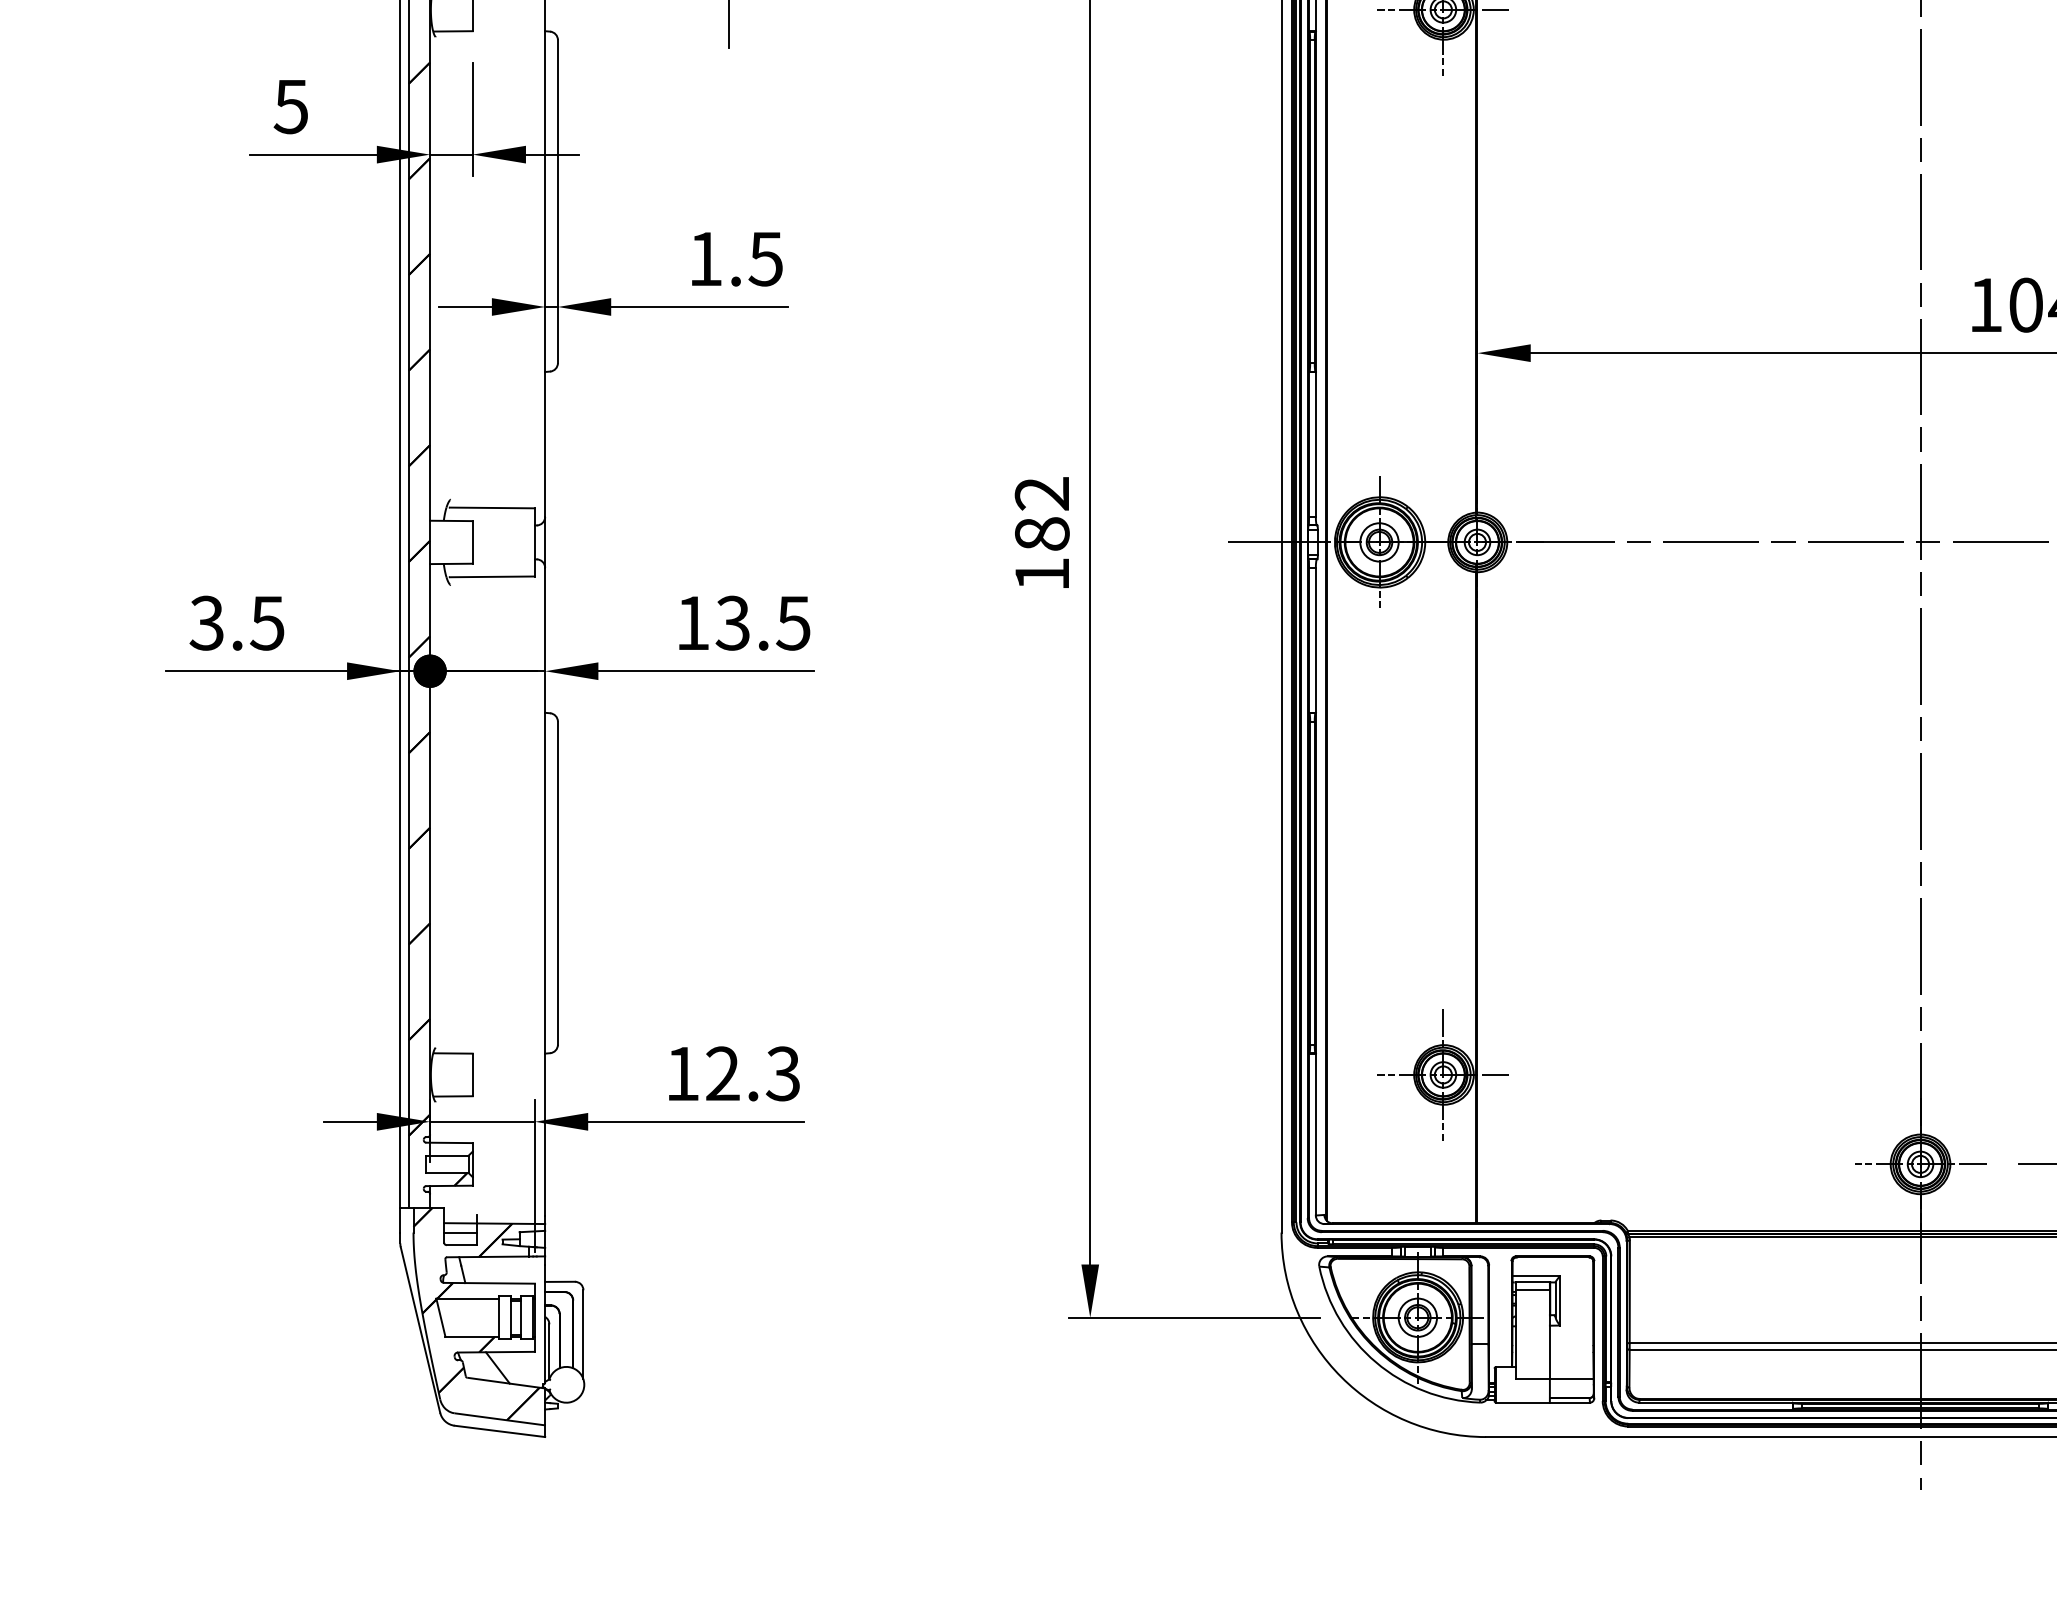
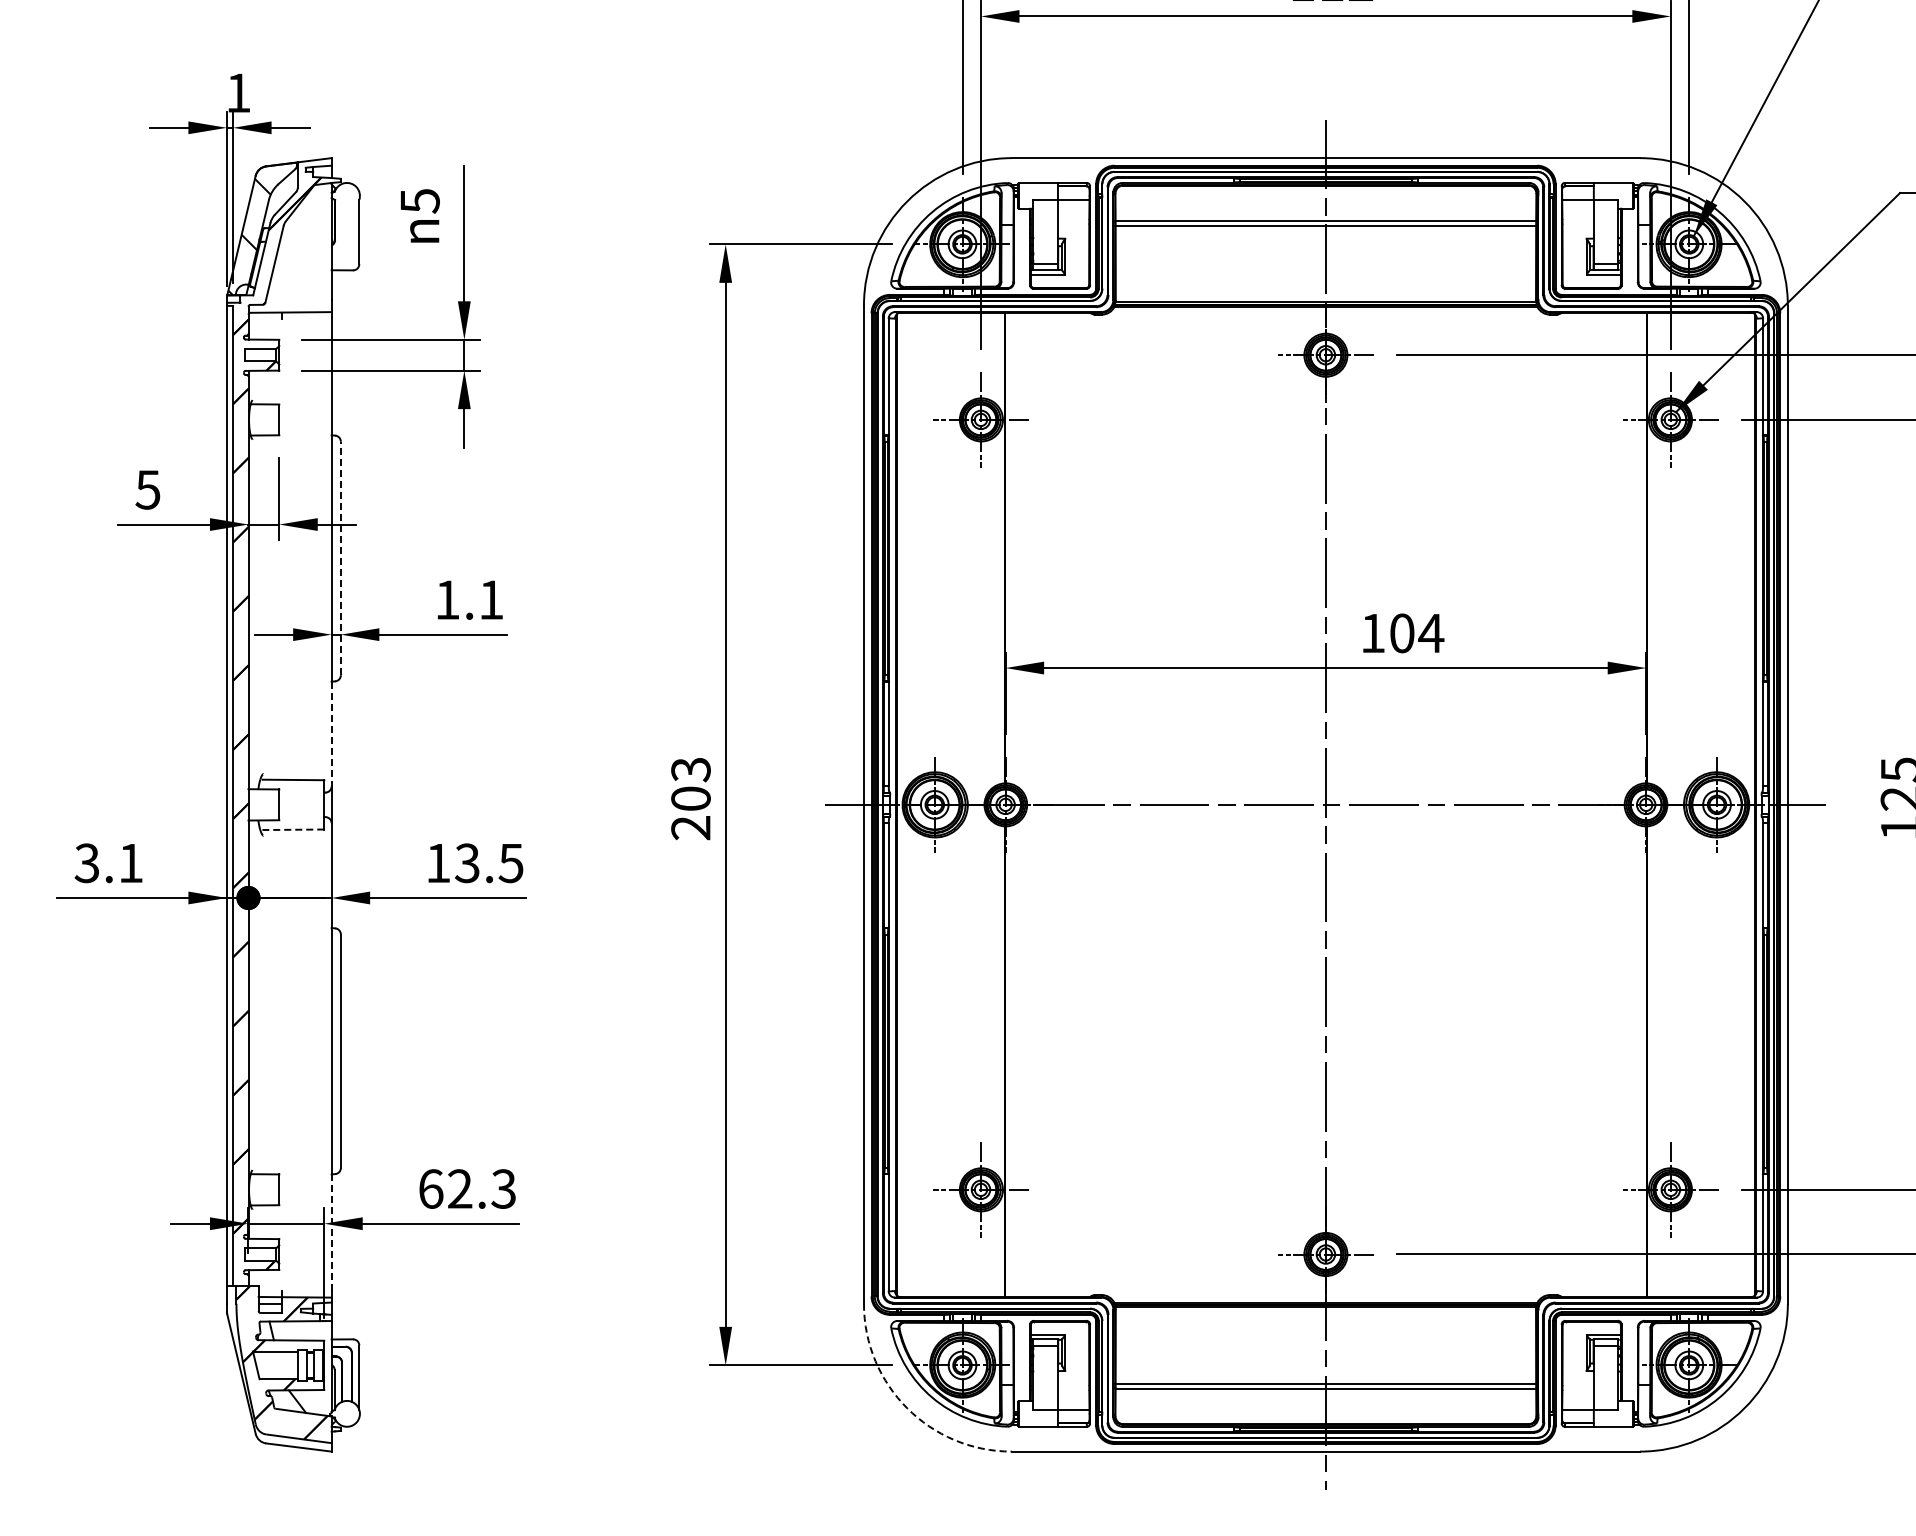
line: (557, 201) -> (340, 558), solid -> dashed
text: (764, 258) -> (490, 599), 1.5 -> 1.1
line: (544, 445) -> (331, 734), solid -> dashed
text: (1041, 533) -> (690, 798), 182 -> 203
line: (492, 576) -> (293, 829), solid -> dashed
text: (266, 623) -> (130, 863), 3.5 -> 3.1
text: (683, 1073) -> (431, 1188), 12.3 -> 62.3
line: (544, 1133) -> (331, 1232), solid -> dashed
arc: (1341, 1377) -> (907, 1408), solid -> dashed

